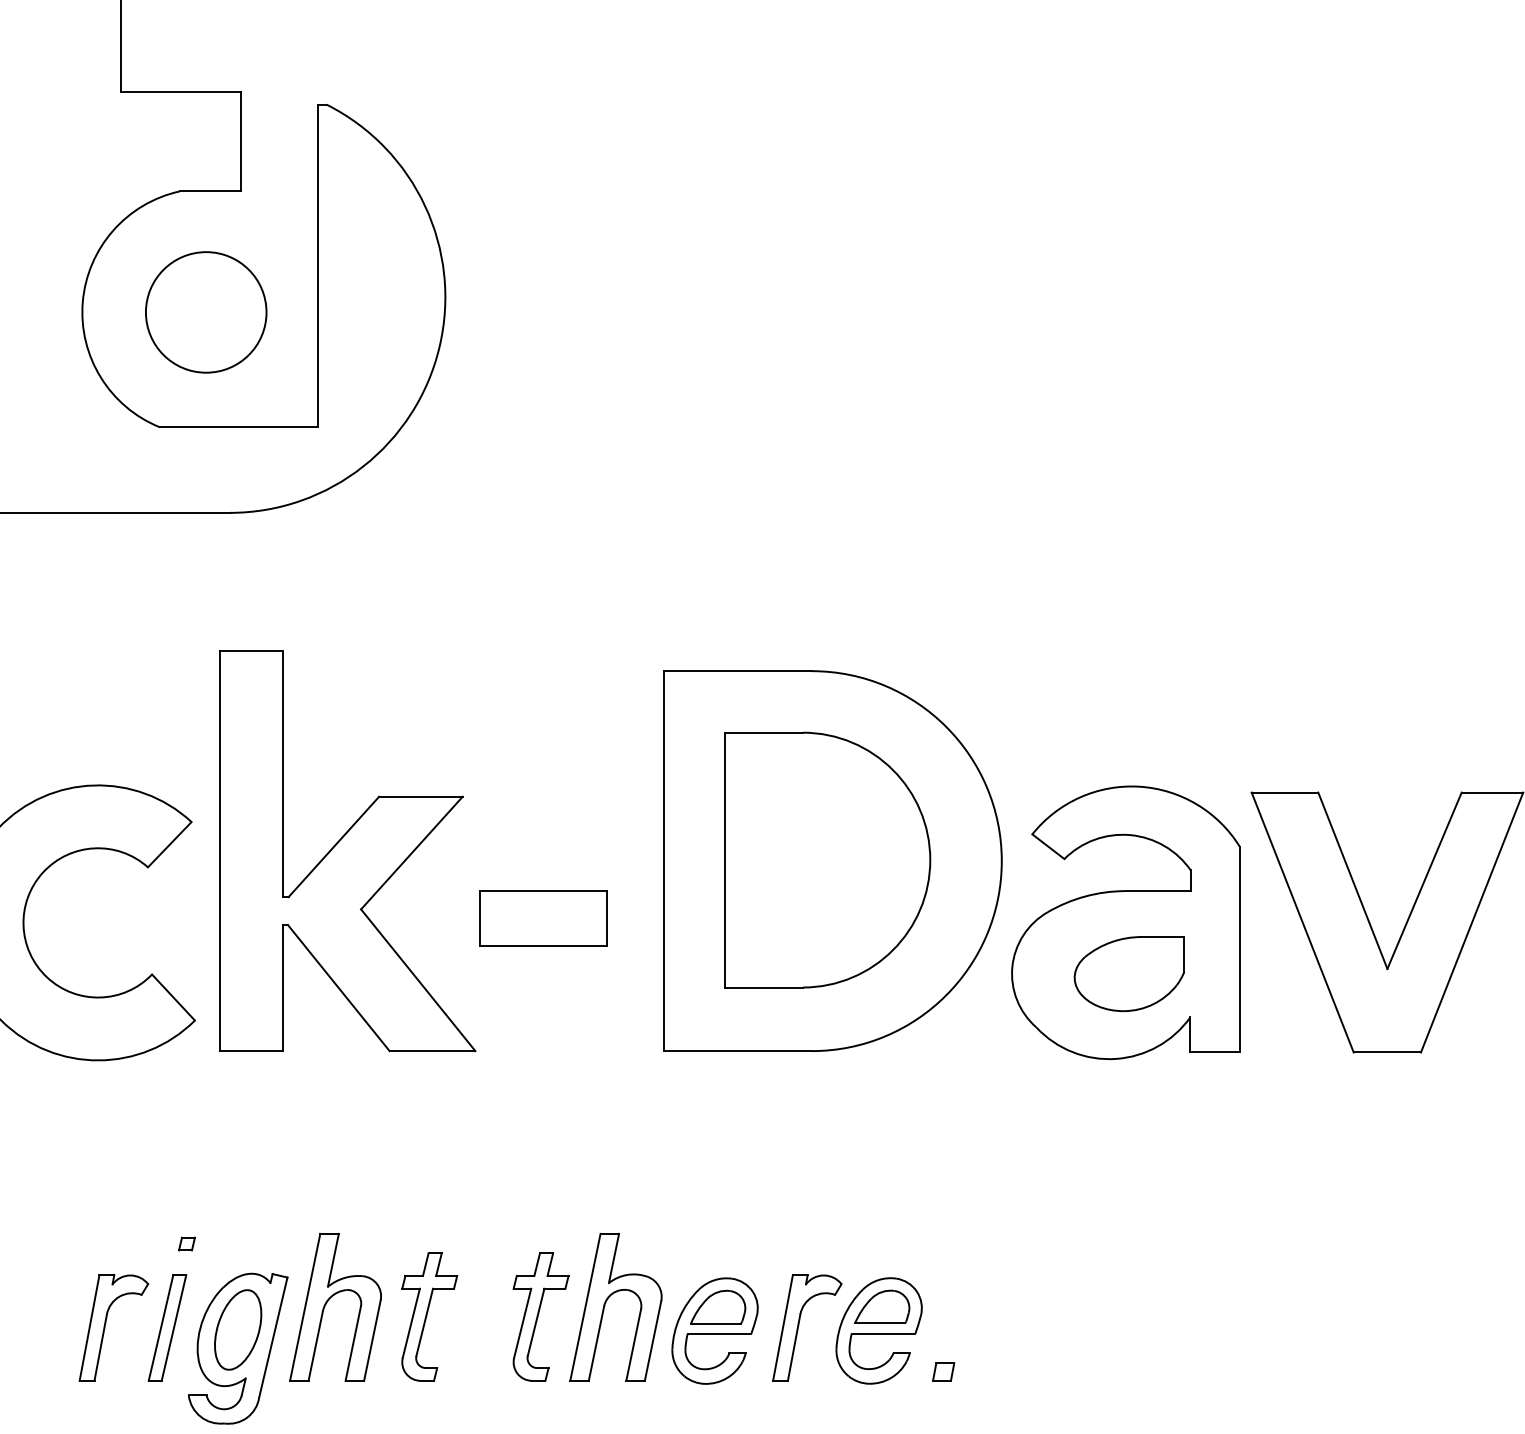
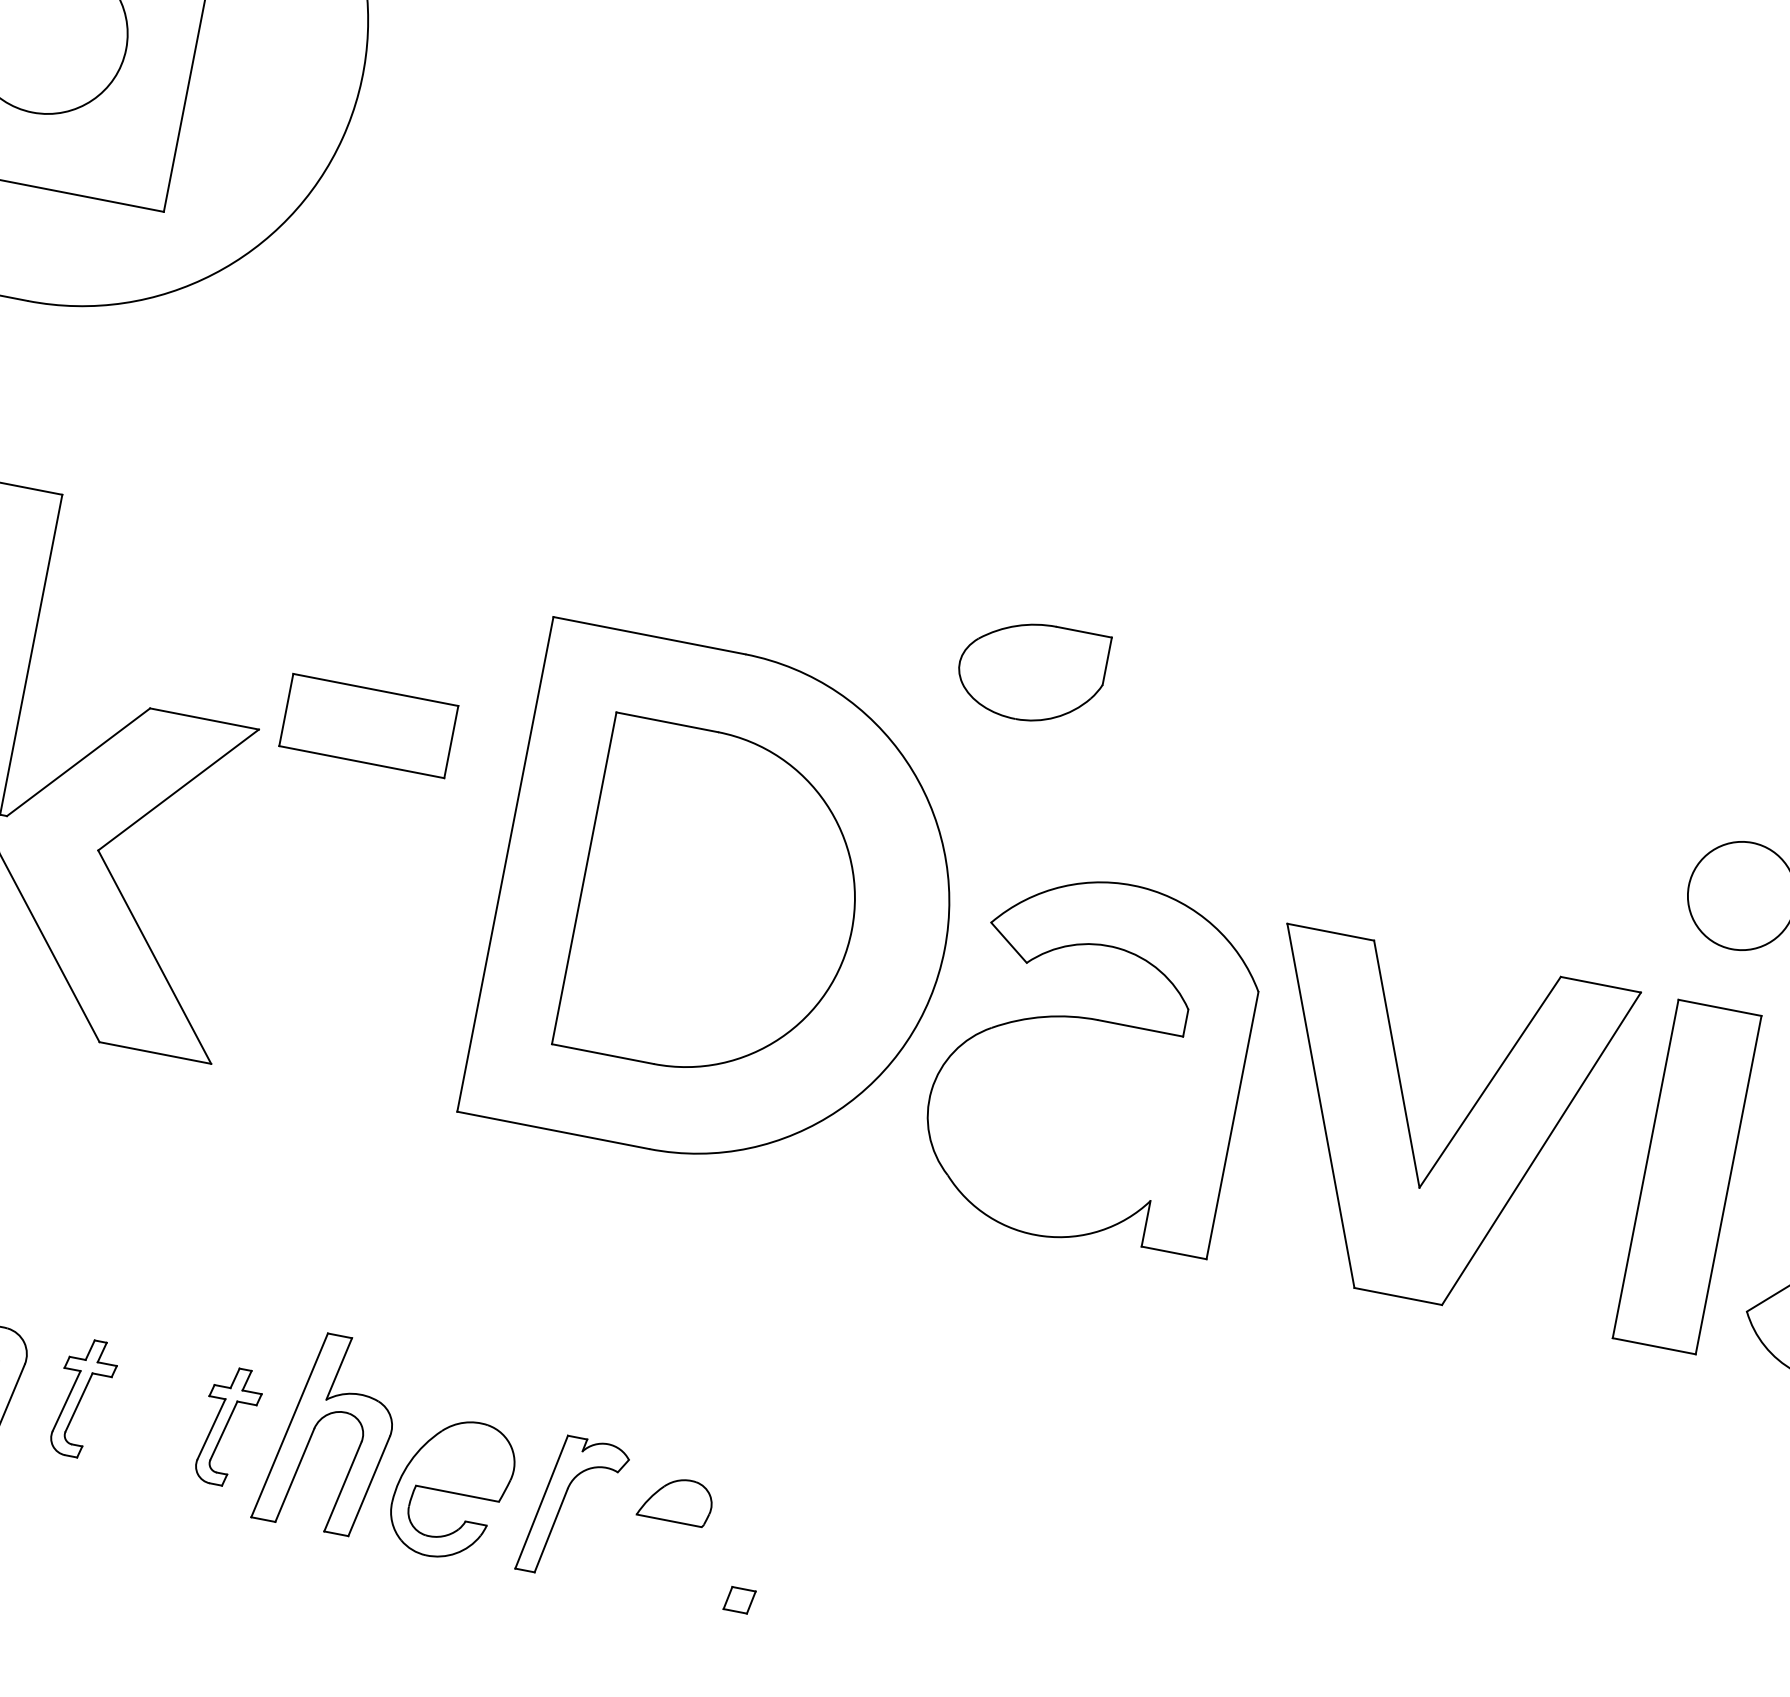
part: (543, 918) -> (368, 726), moved
part: (1128, 974) -> (1030, 672), moved
part: (718, 1306) -> (463, 1457), removed
part: (429, 1316) -> (84, 1397), size x0.7
part: (540, 1316) -> (228, 1425), size x0.7
part: (878, 1330) -> (665, 1529), removed

